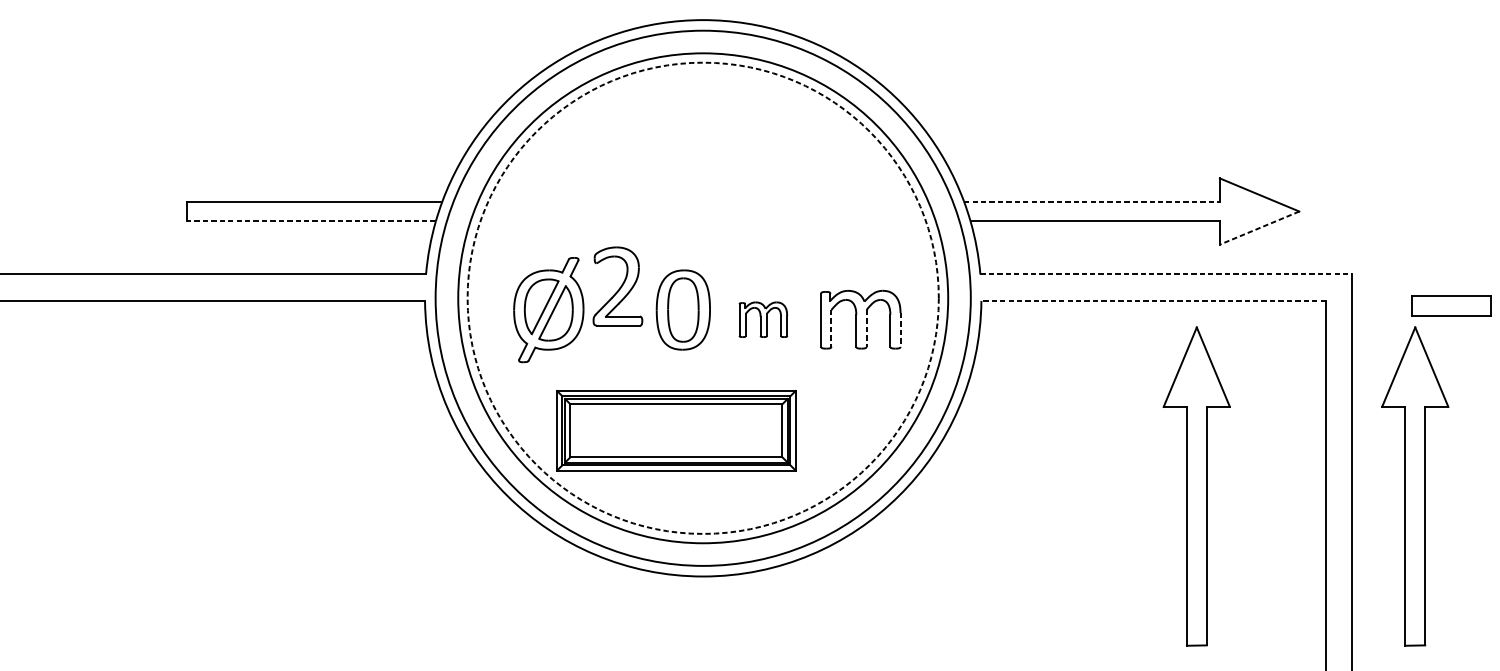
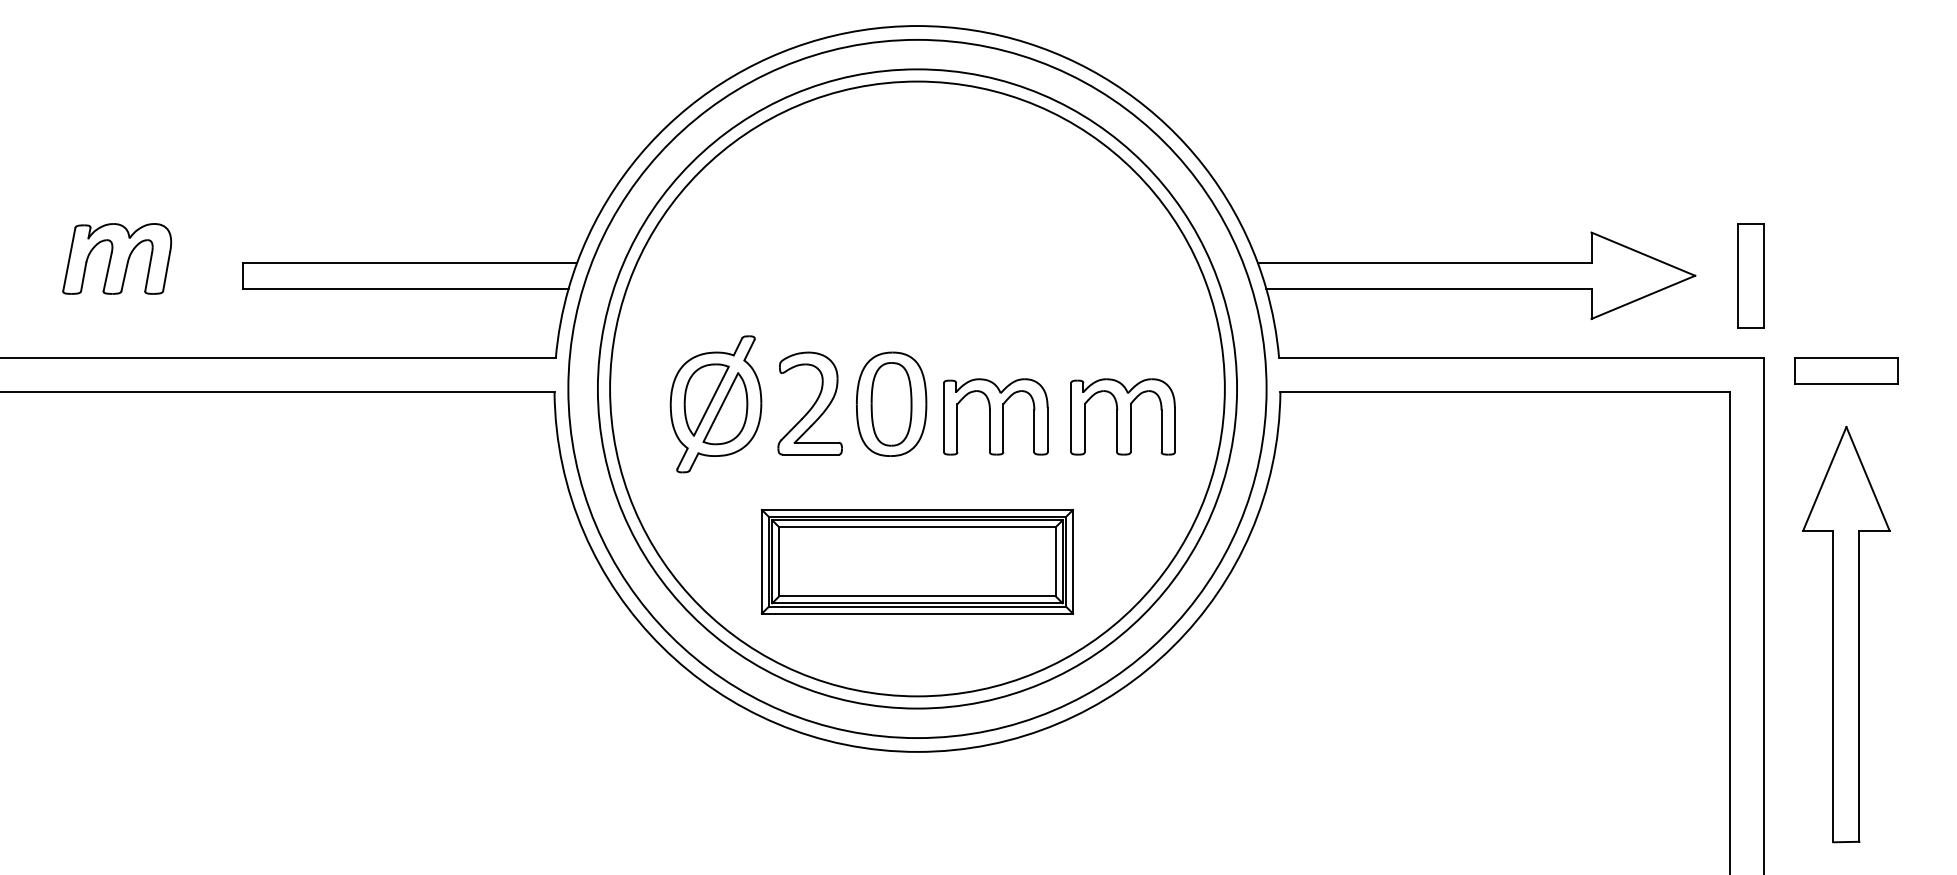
part: (90, 198) -> (117, 258), added
line: (1091, 201) -> (1424, 262), dashed -> solid
part: (1341, 211) -> (1750, 275), added
line: (311, 221) -> (406, 288), dashed -> solid
line: (1258, 228) -> (1642, 297), dashed -> solid
line: (1166, 274) -> (1521, 357), dashed -> solid
part: (617, 286) -> (809, 403), moved
circle: (703, 297) -> (917, 388), dashed -> solid
line: (1153, 301) -> (1505, 392), dashed -> solid
part: (1451, 305) -> (1846, 370), moved
part: (763, 319) -> (995, 416), size x1.67
line: (831, 328) -> (1084, 428), dashed -> solid
line: (866, 328) -> (1130, 428), dashed -> solid
line: (900, 330) -> (1174, 430), dashed -> solid
part: (676, 430) -> (917, 561), moved
part: (1196, 486) -> (1561, 634), removed

